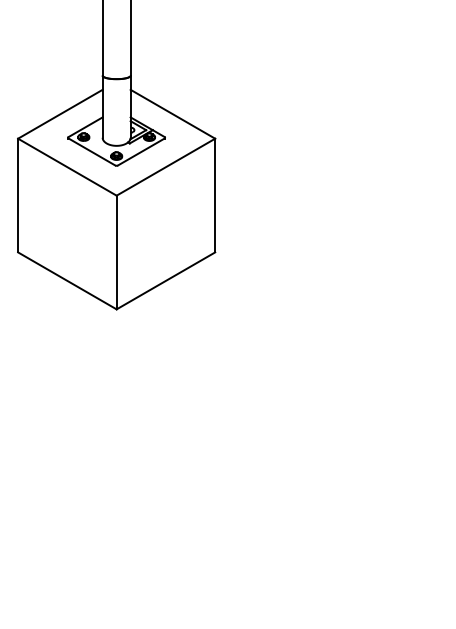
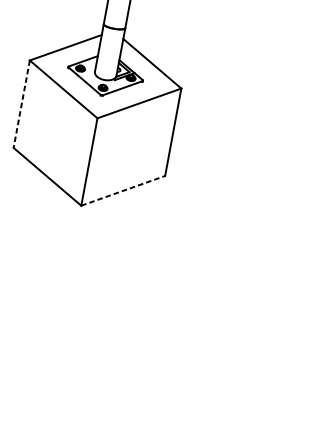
line: (18, 195) -> (22, 104), solid -> dashed
line: (165, 280) -> (122, 190), solid -> dashed

